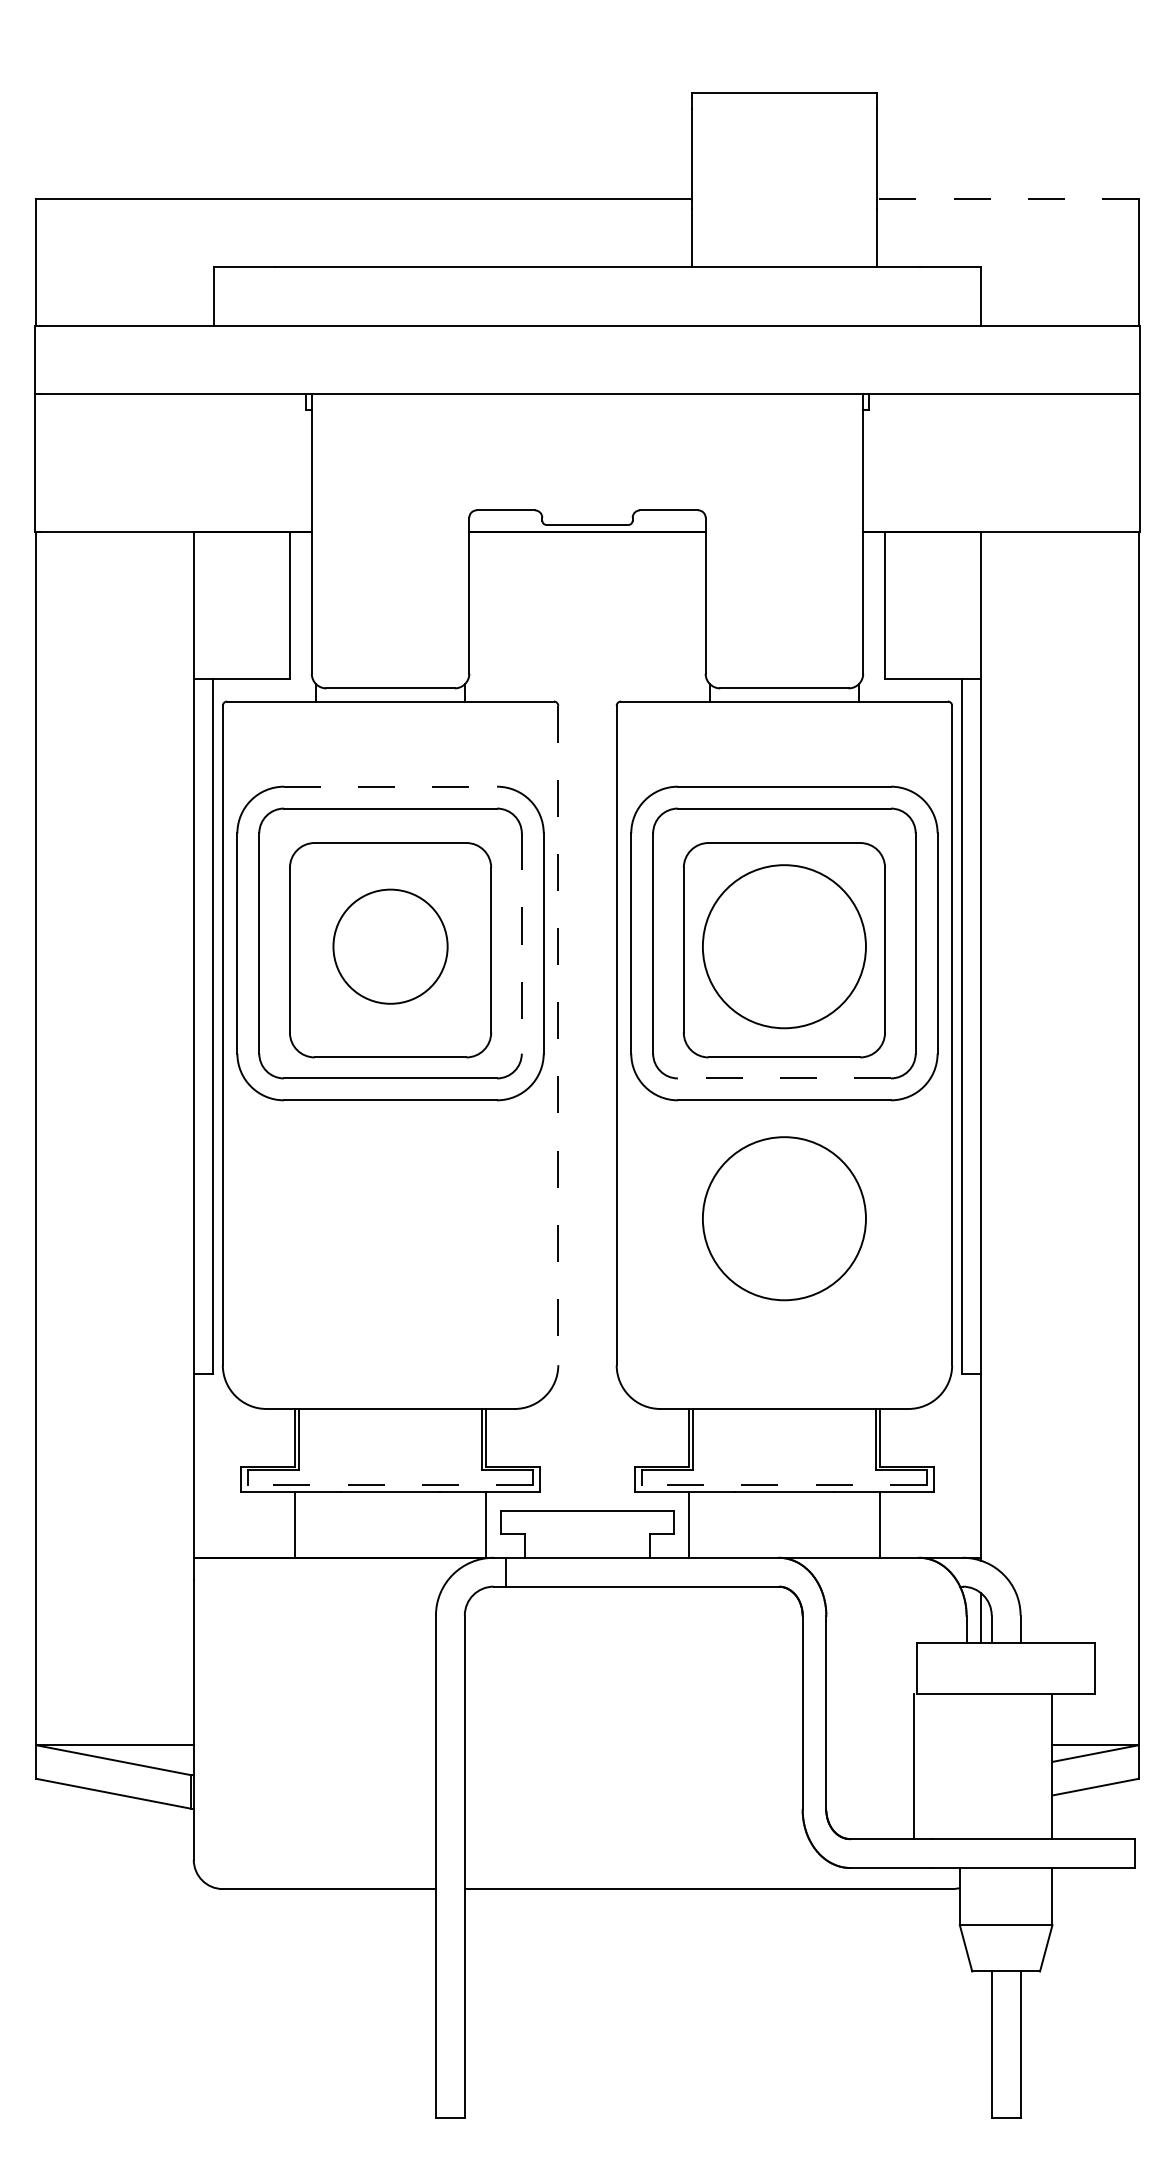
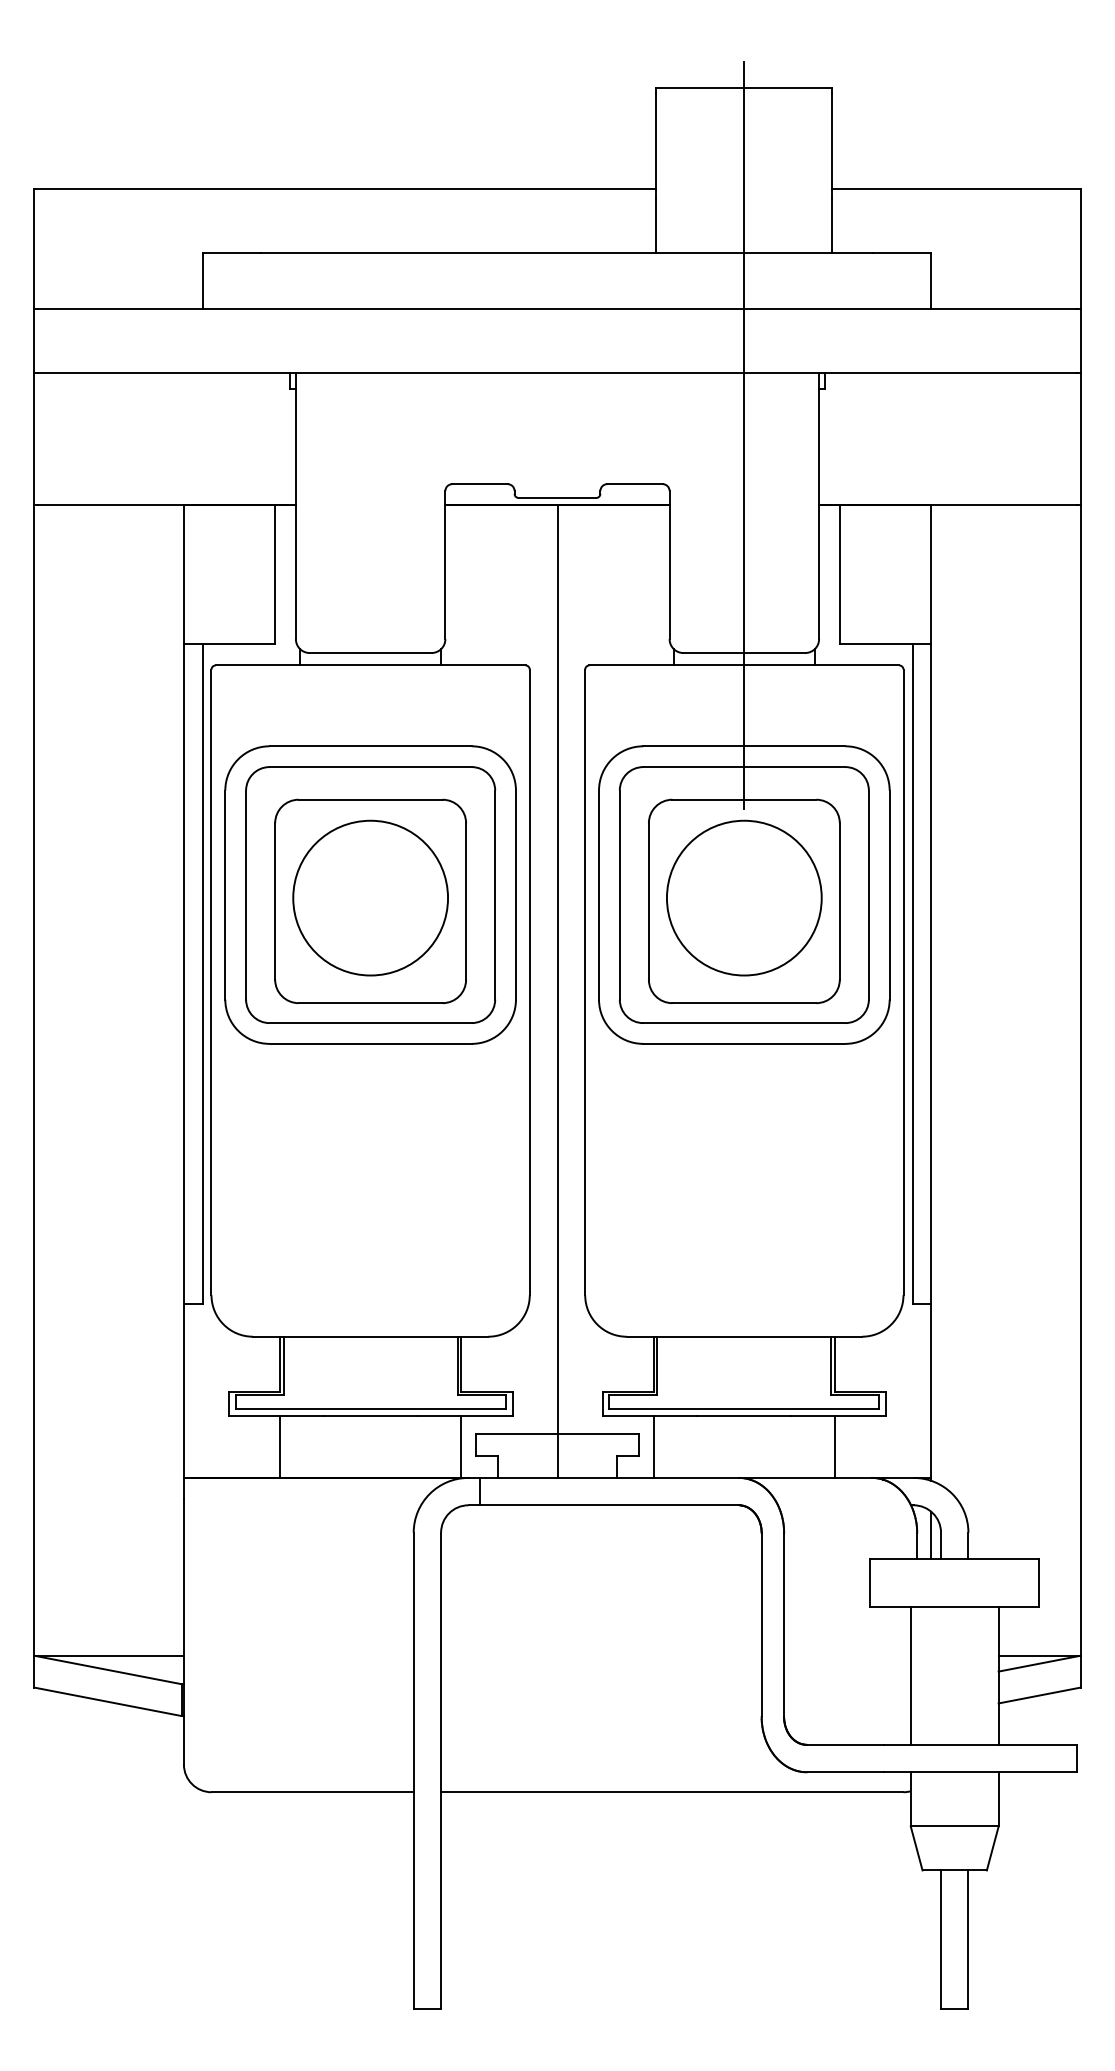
line: (1007, 199) -> (955, 189), dashed -> solid
line: (784, 459) -> (744, 435), added
line: (391, 786) -> (371, 746), dashed -> solid
line: (521, 944) -> (494, 896), dashed -> solid
circle: (390, 946) -> (370, 897), size x1.43
line: (558, 1035) -> (529, 982), dashed -> solid
line: (587, 1044) -> (557, 990), added
line: (783, 1078) -> (743, 1023), dashed -> solid
circle: (784, 1218) -> (744, 1155), removed
line: (390, 1484) -> (370, 1408), dashed -> solid
line: (783, 1484) -> (743, 1408), dashed -> solid
line: (913, 1766) -> (910, 1675), moved

